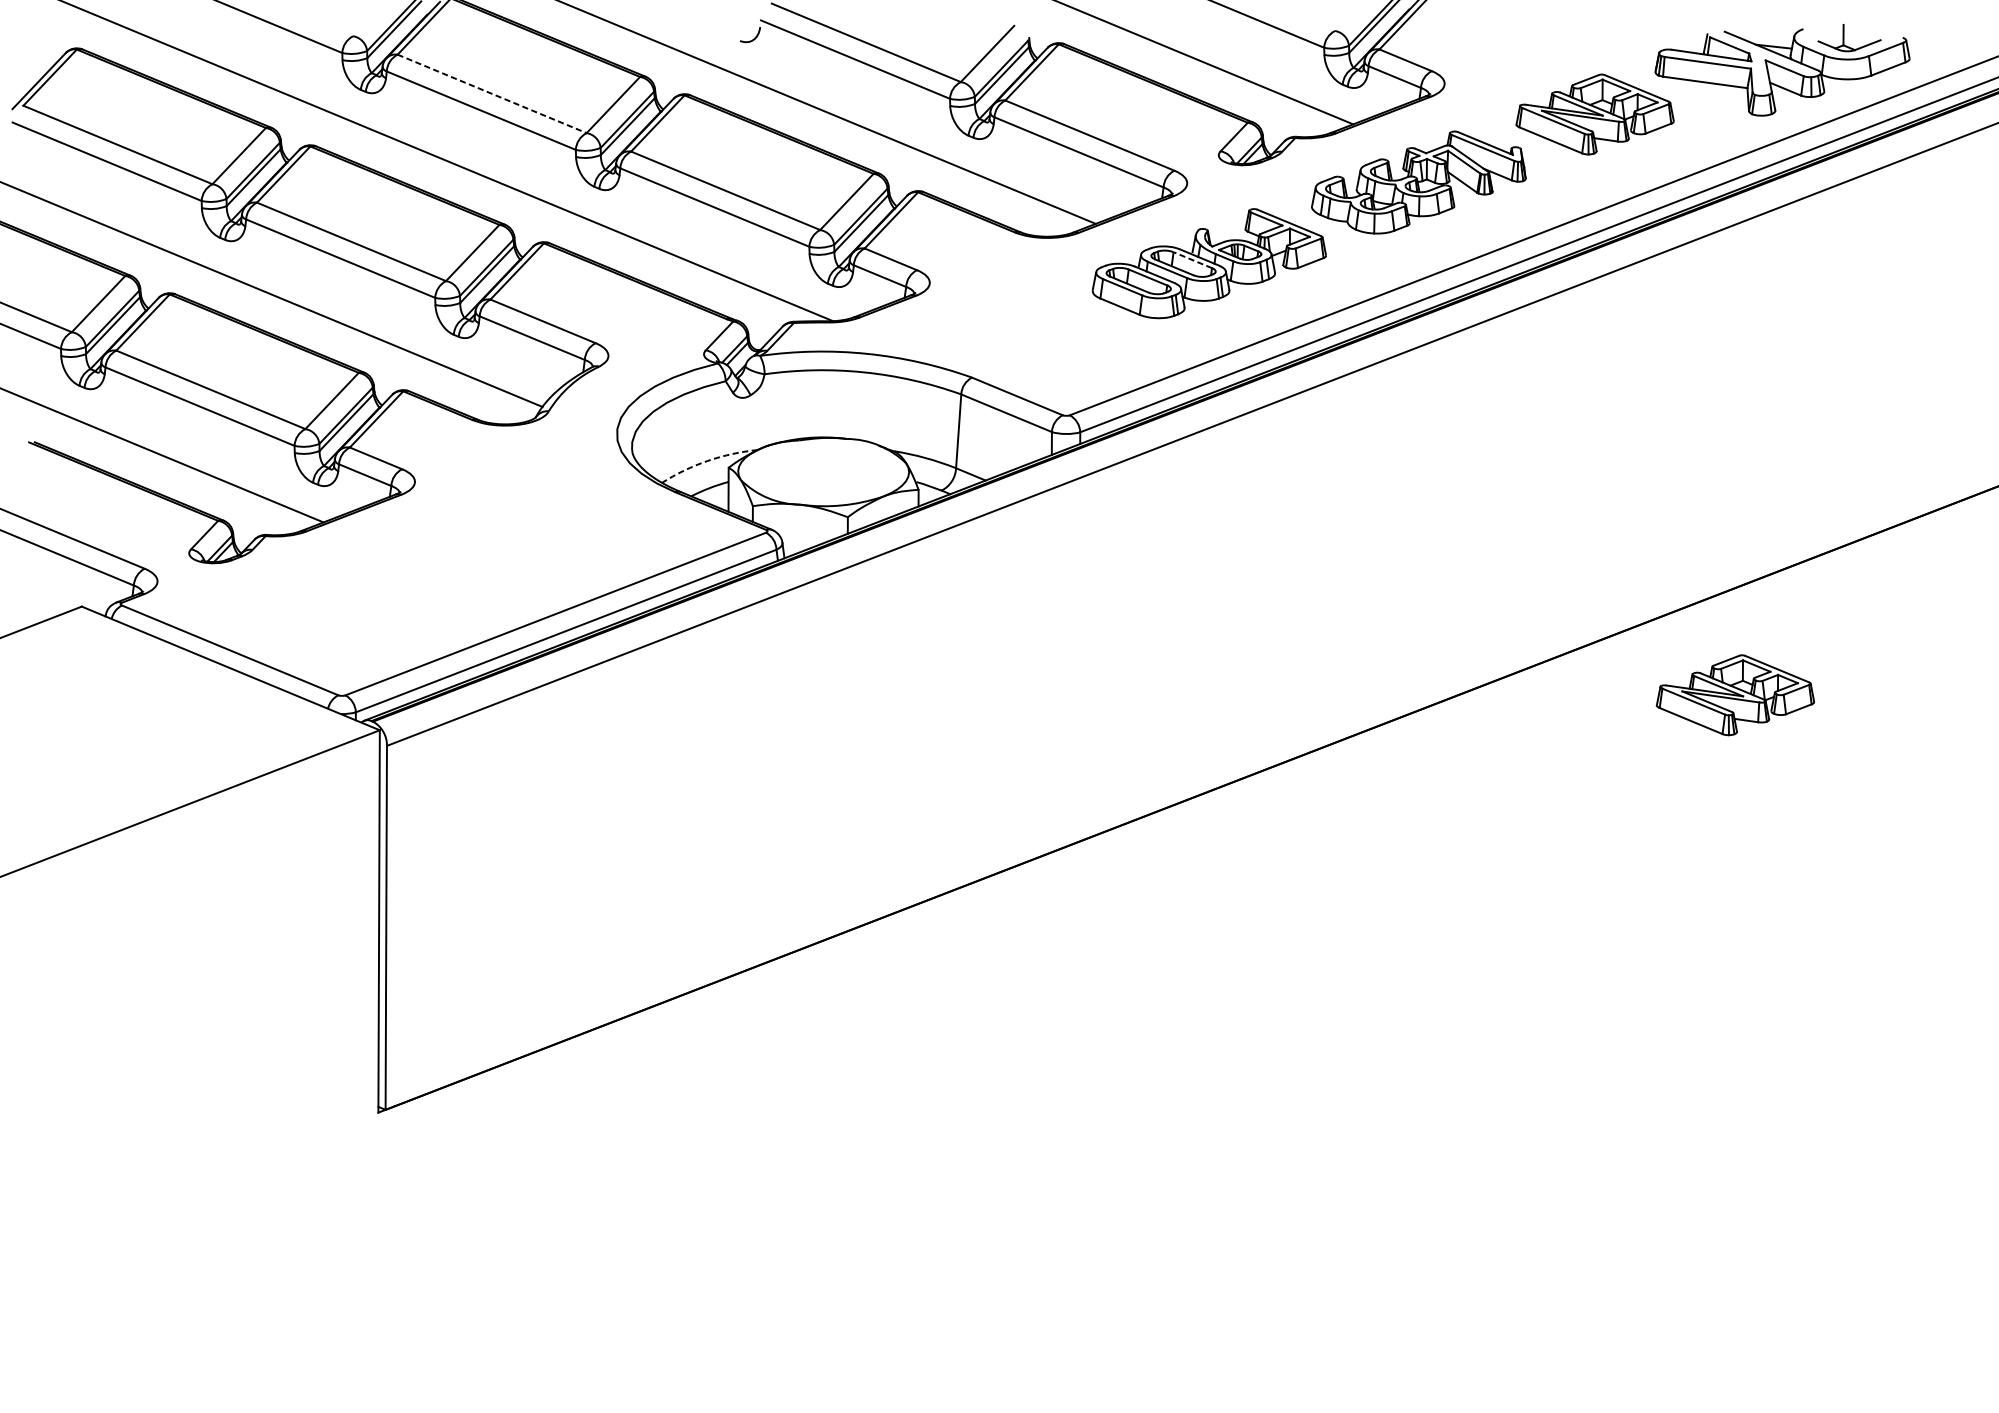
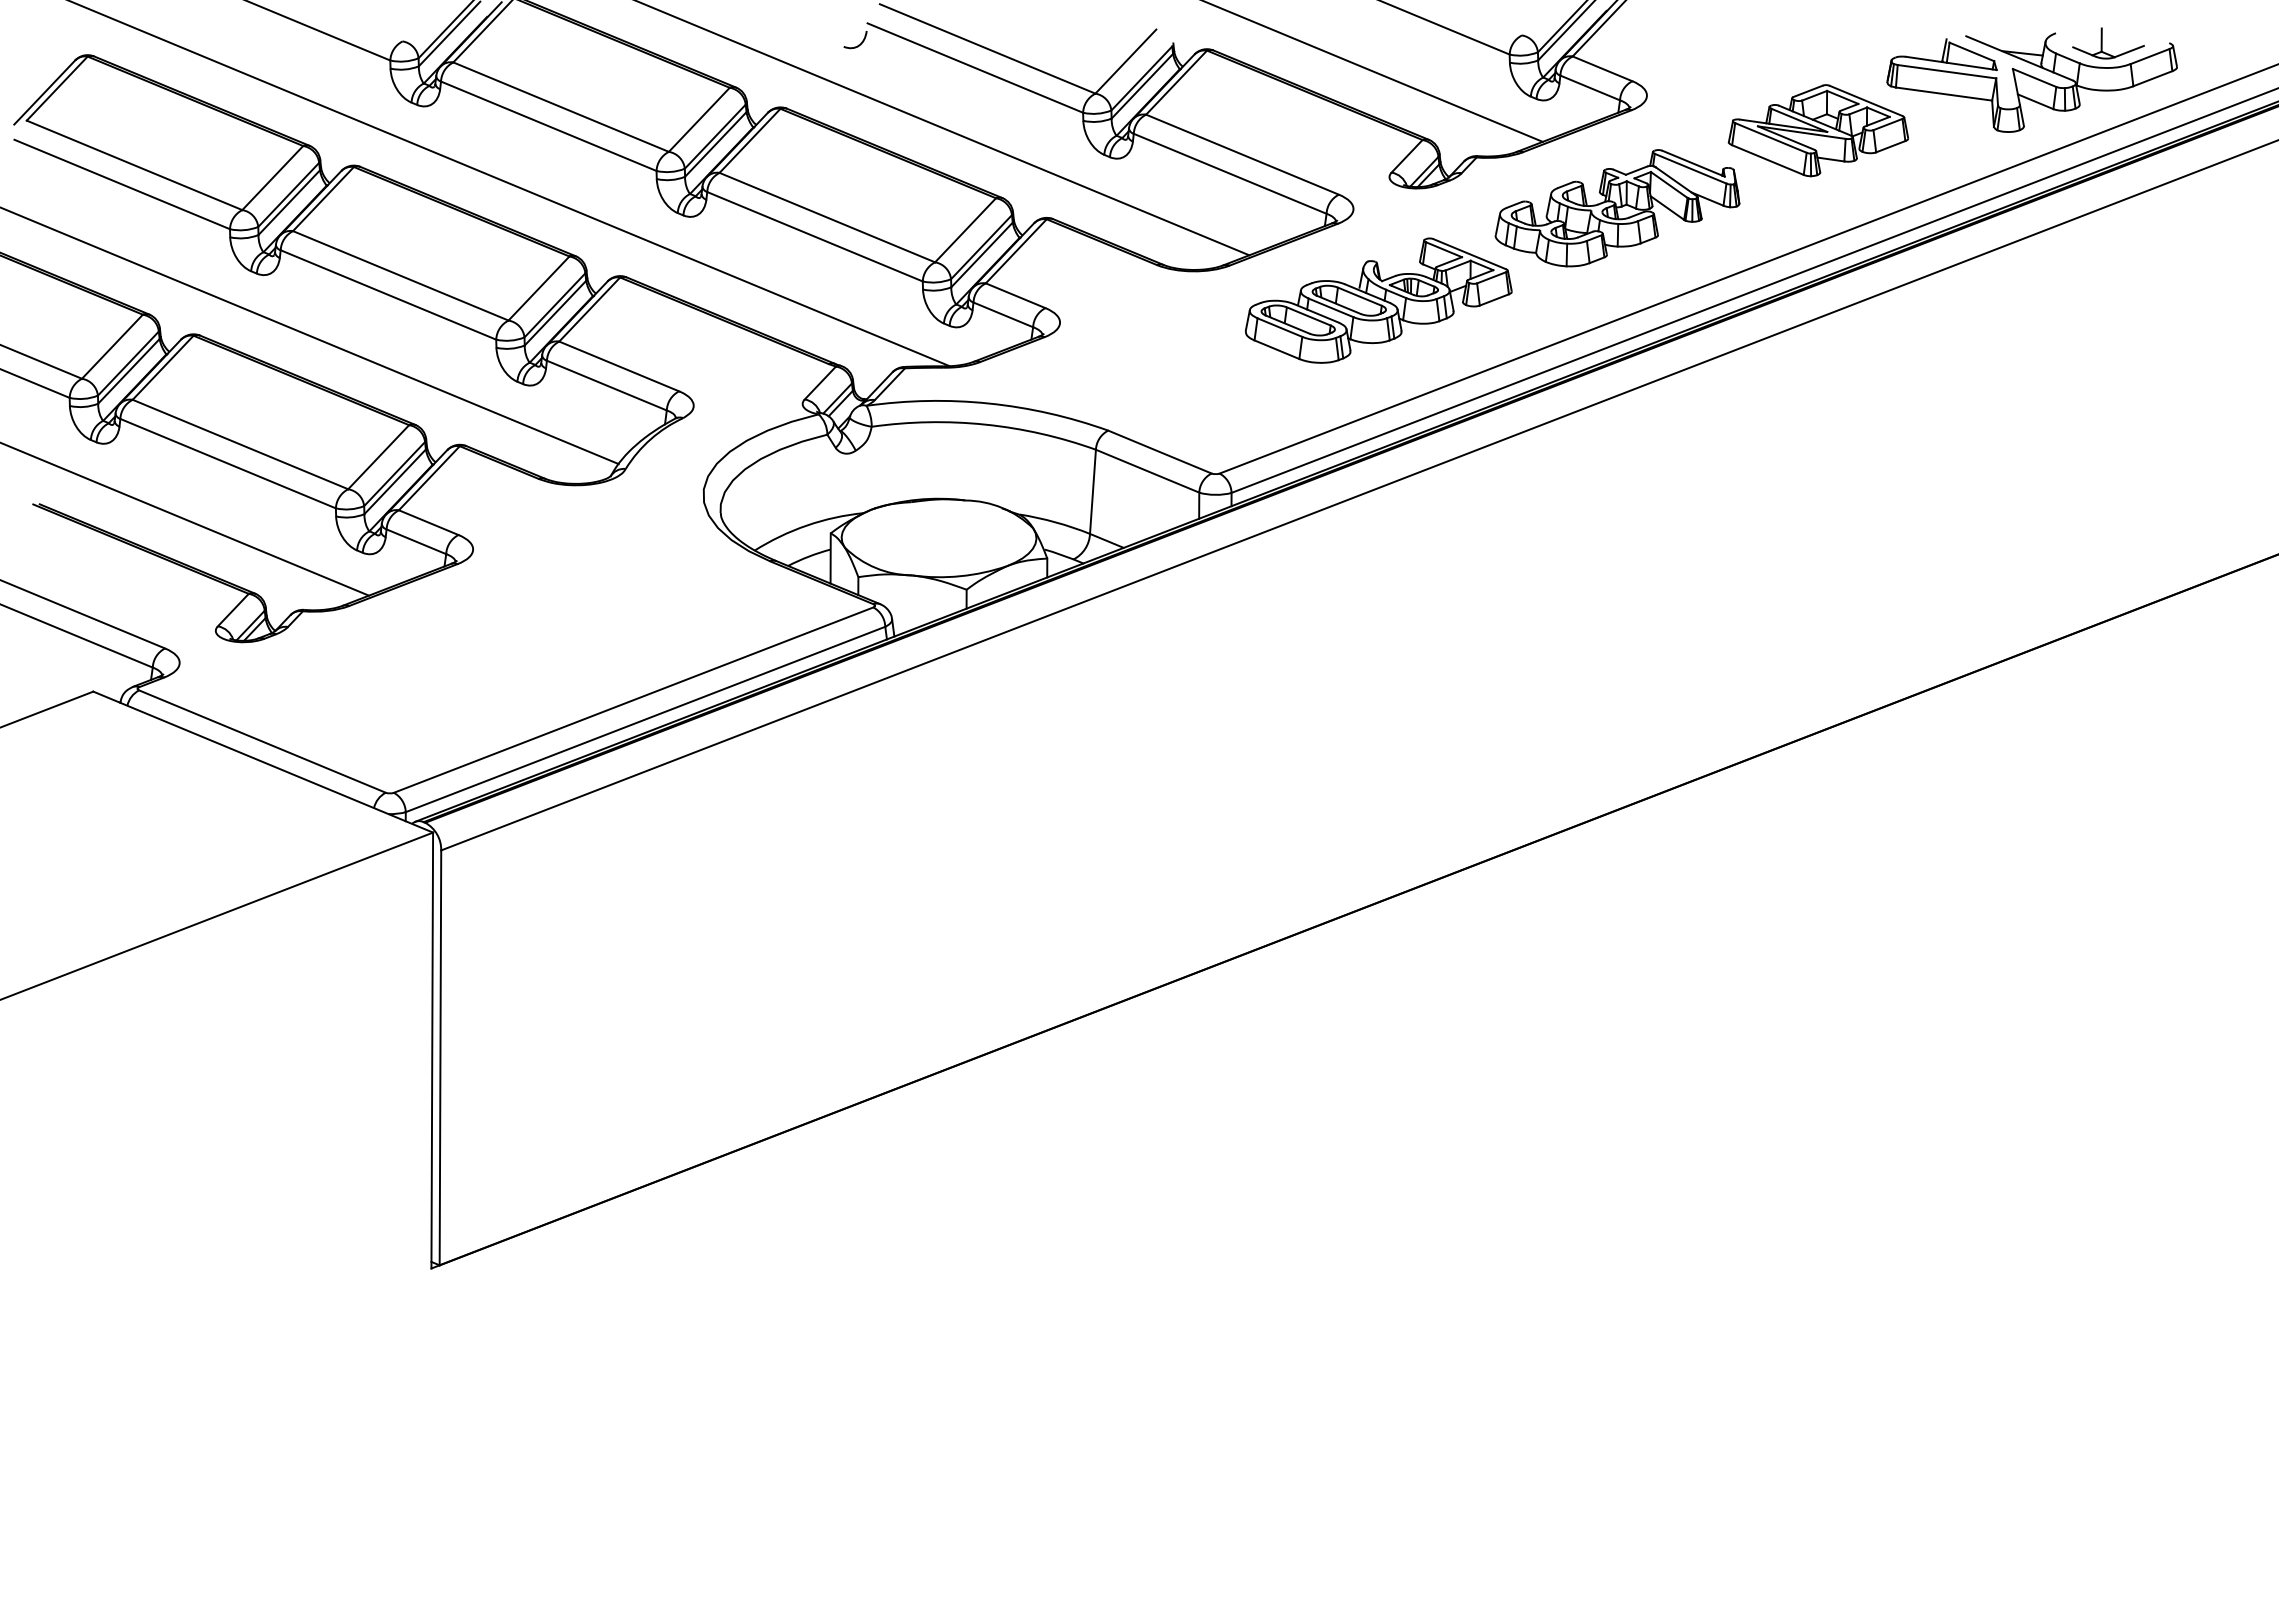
line: (492, 94) -> (561, 107), dashed -> solid
line: (1192, 260) -> (1359, 296), dashed -> solid
arc: (708, 460) -> (807, 525), dashed -> solid
part: (1735, 695) -> (1978, 792), removed

